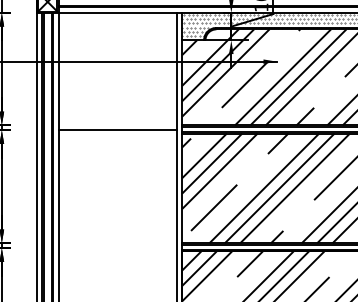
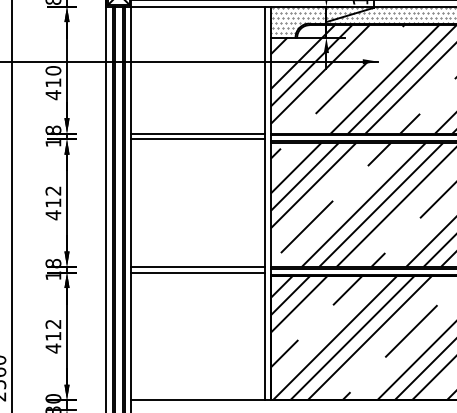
line: (118, 125) -> (198, 133), added
line: (118, 242) -> (198, 266), added
line: (118, 248) -> (198, 272), added

